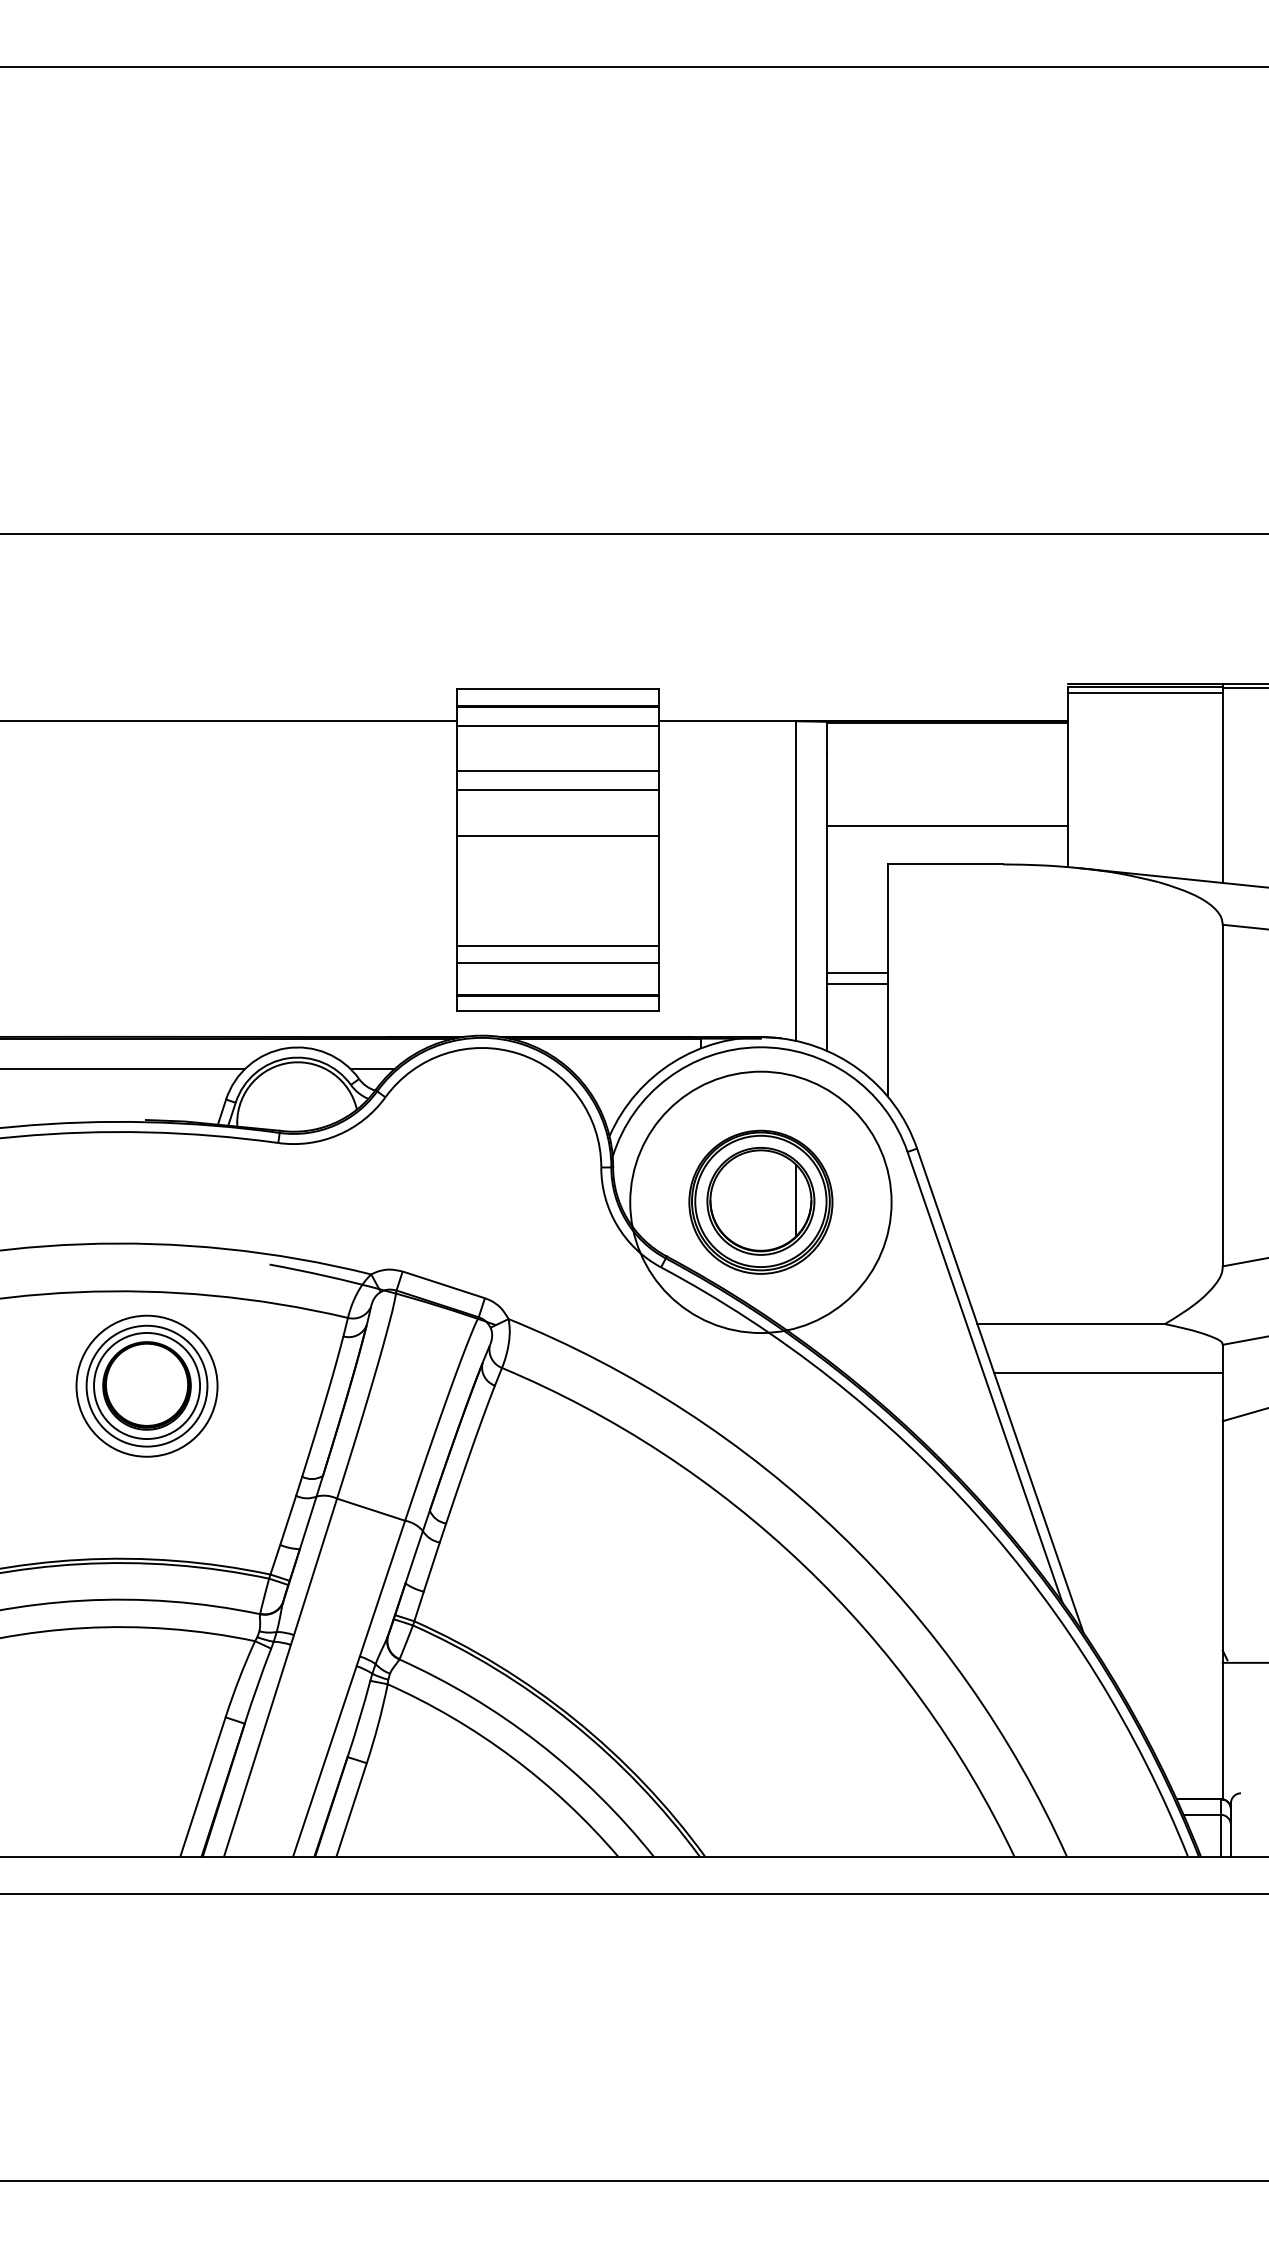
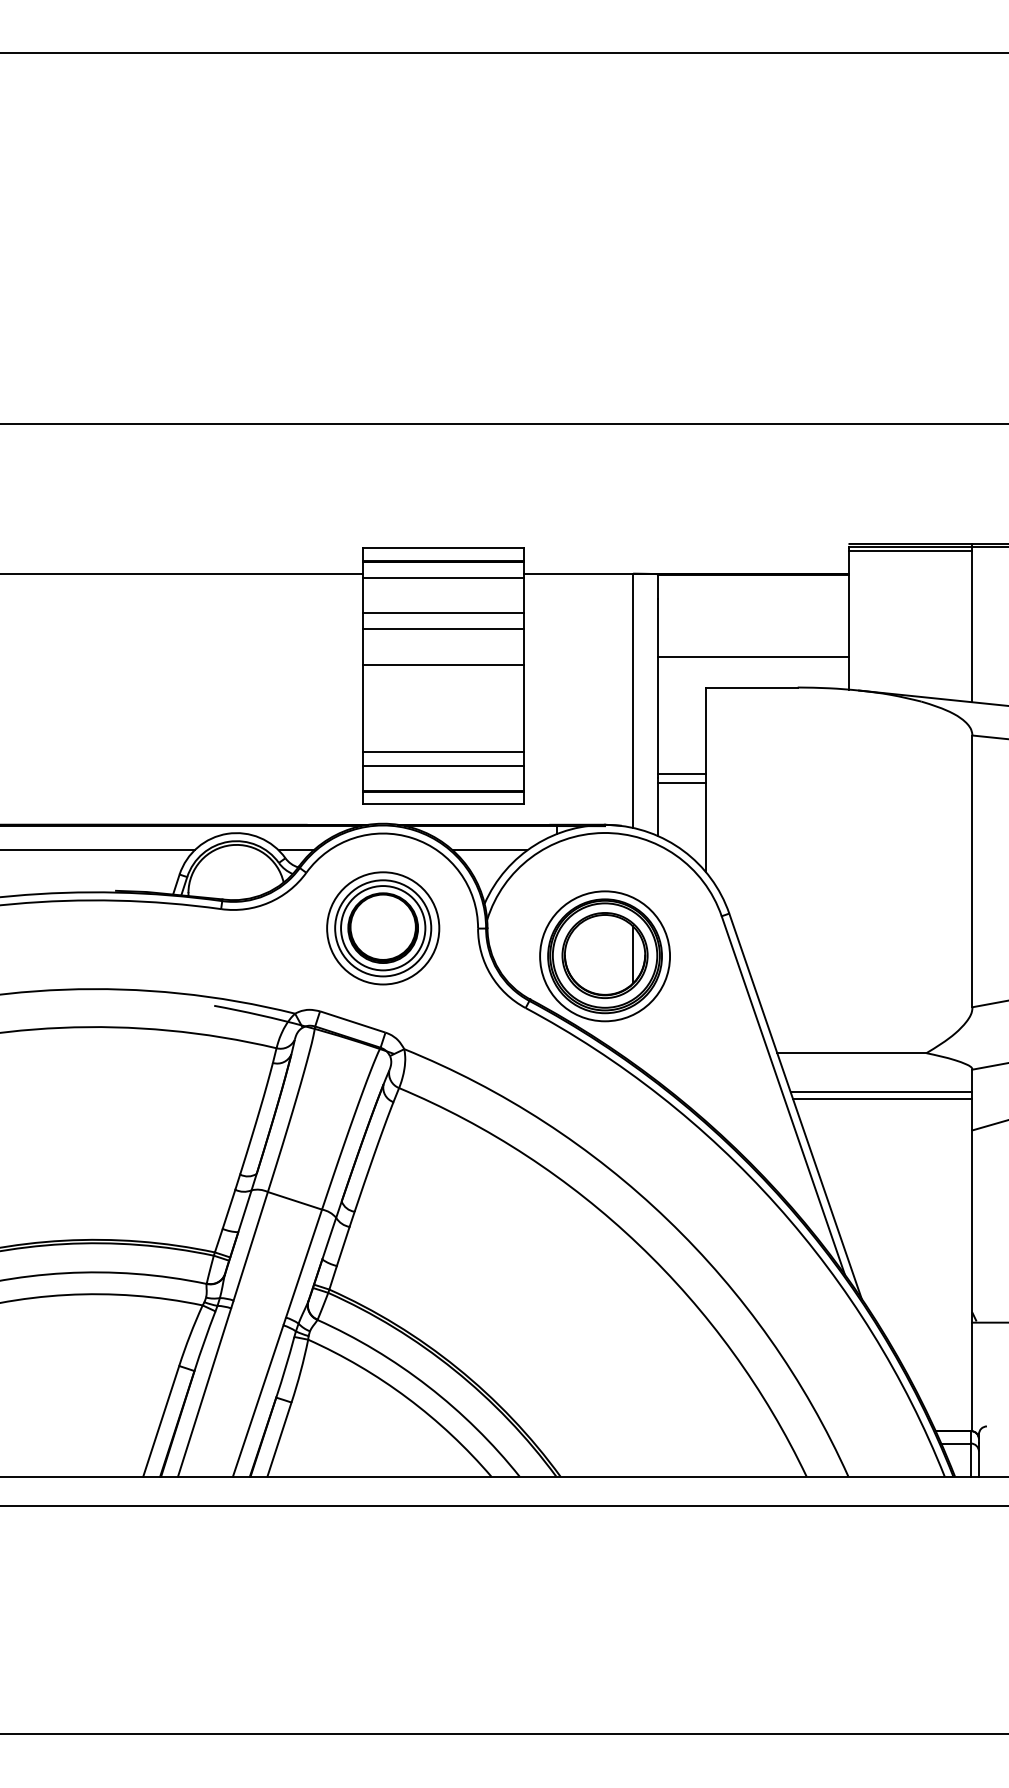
line: (616, 1069) -> (490, 850), added
circle: (760, 1202) -> (604, 956), size x0.62
line: (1109, 1381) -> (882, 1098), added
part: (146, 1385) -> (382, 927), moved

